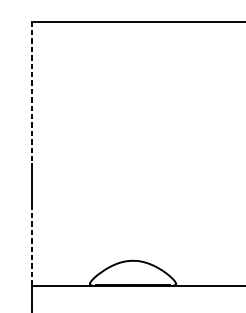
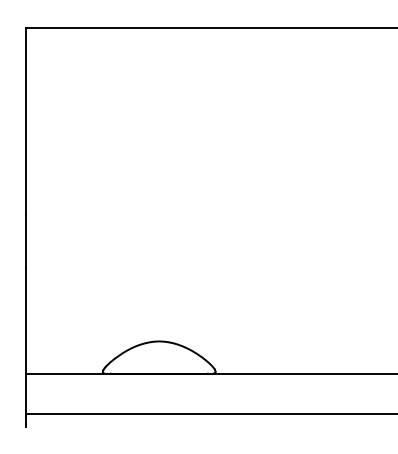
line: (31, 92) -> (26, 121), dashed -> solid
line: (31, 244) -> (26, 320), dashed -> solid

